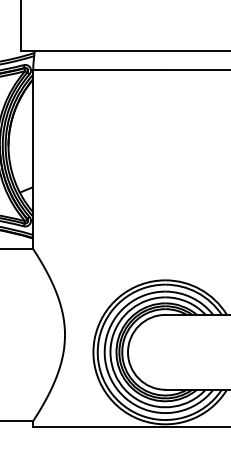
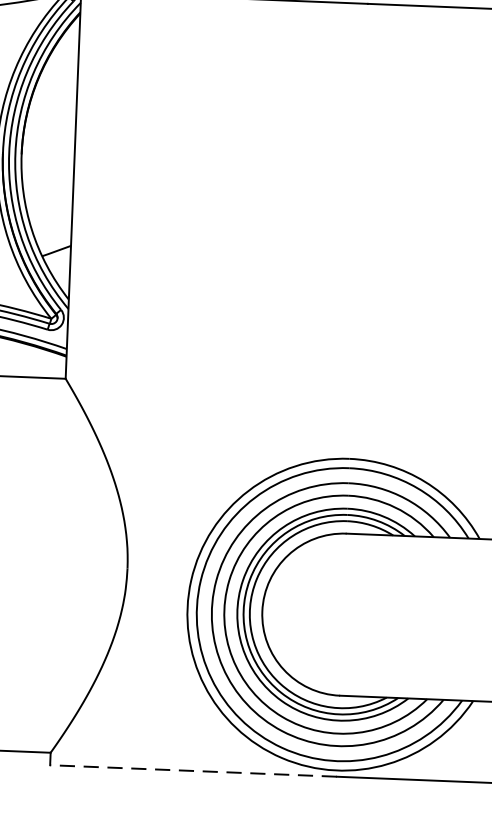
line: (98, 427) -> (191, 771), solid -> dashed

